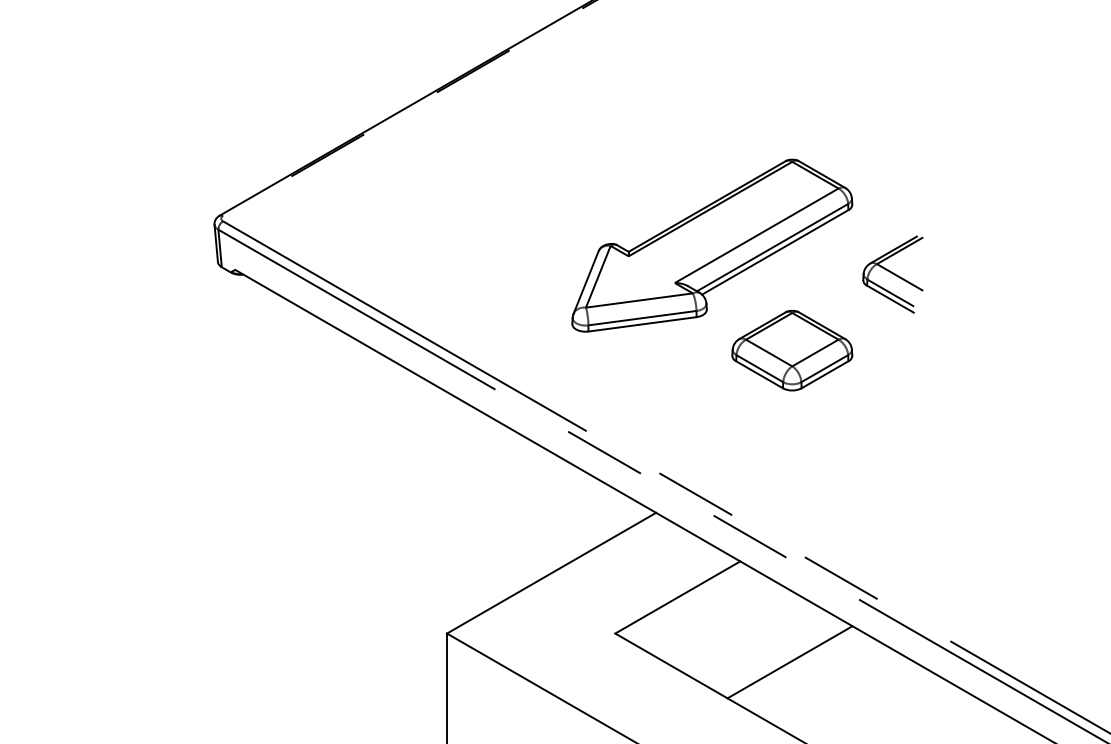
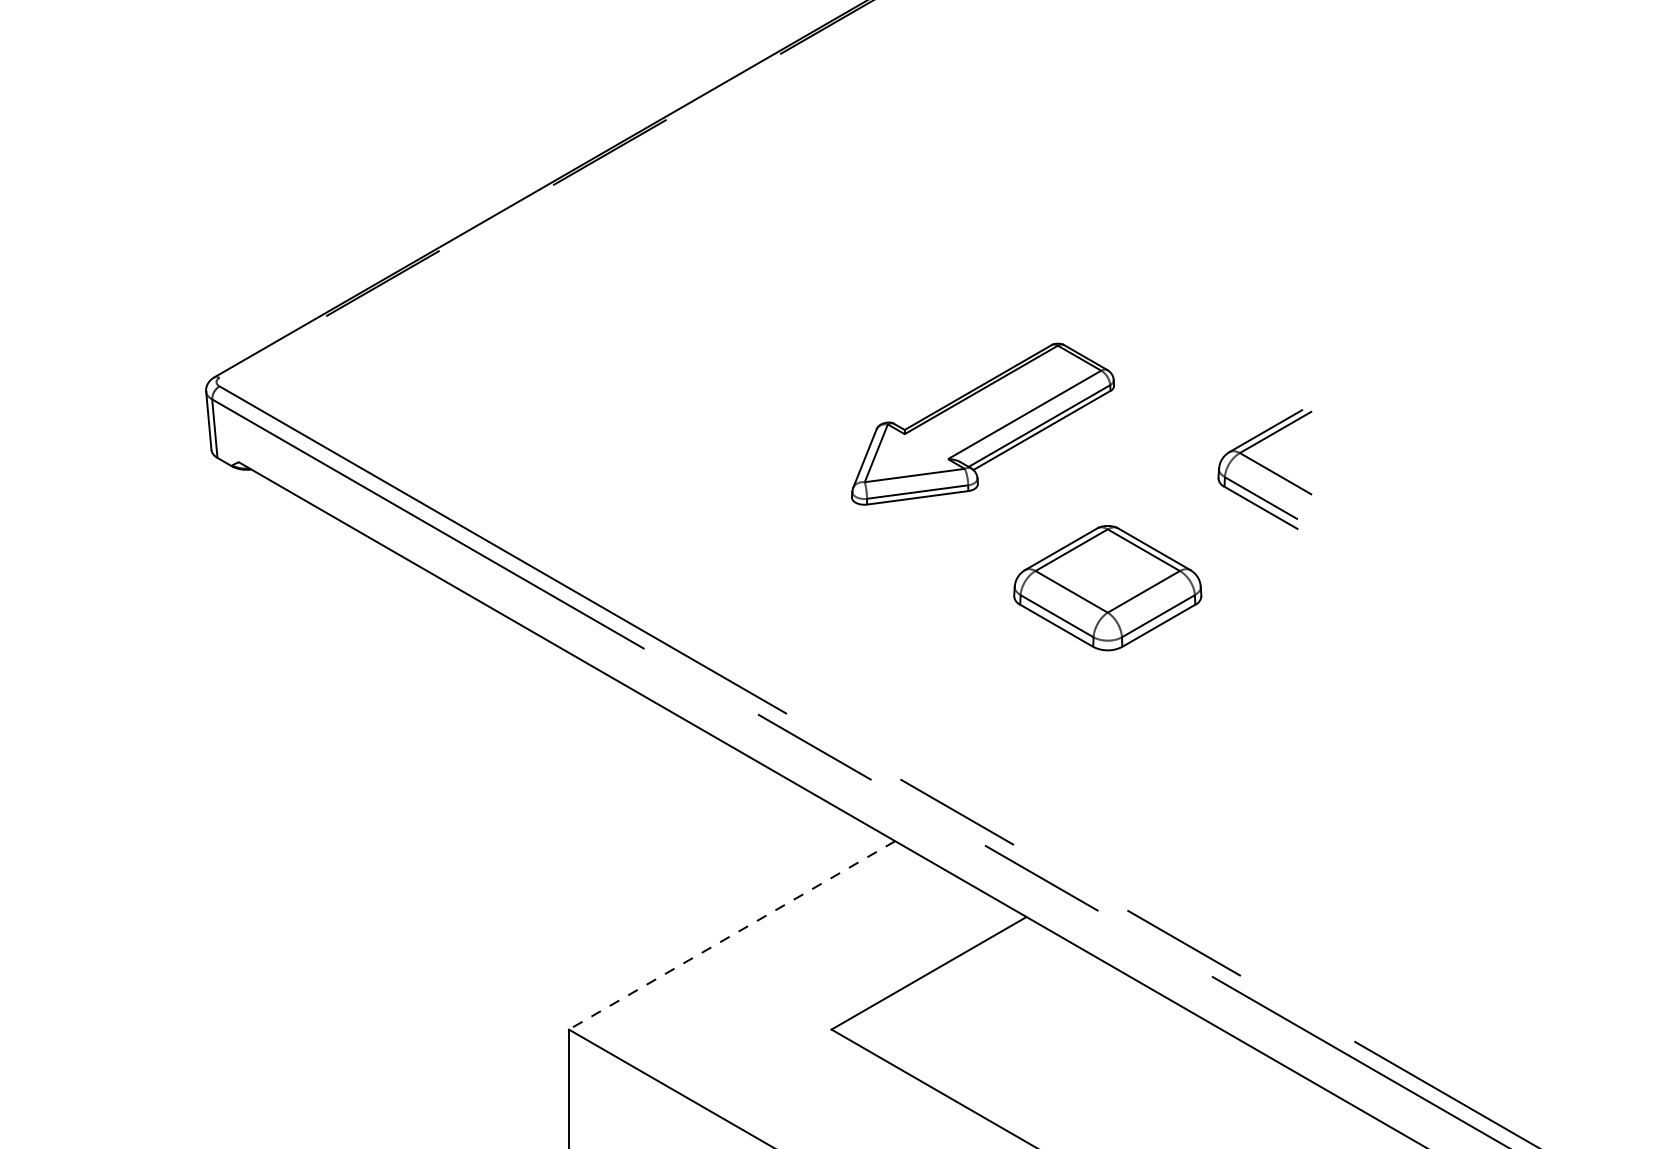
part: (712, 245) -> (983, 424), size x0.6
line: (551, 573) -> (731, 935), solid -> dashed
line: (789, 662) -> (1103, 1074), removed

